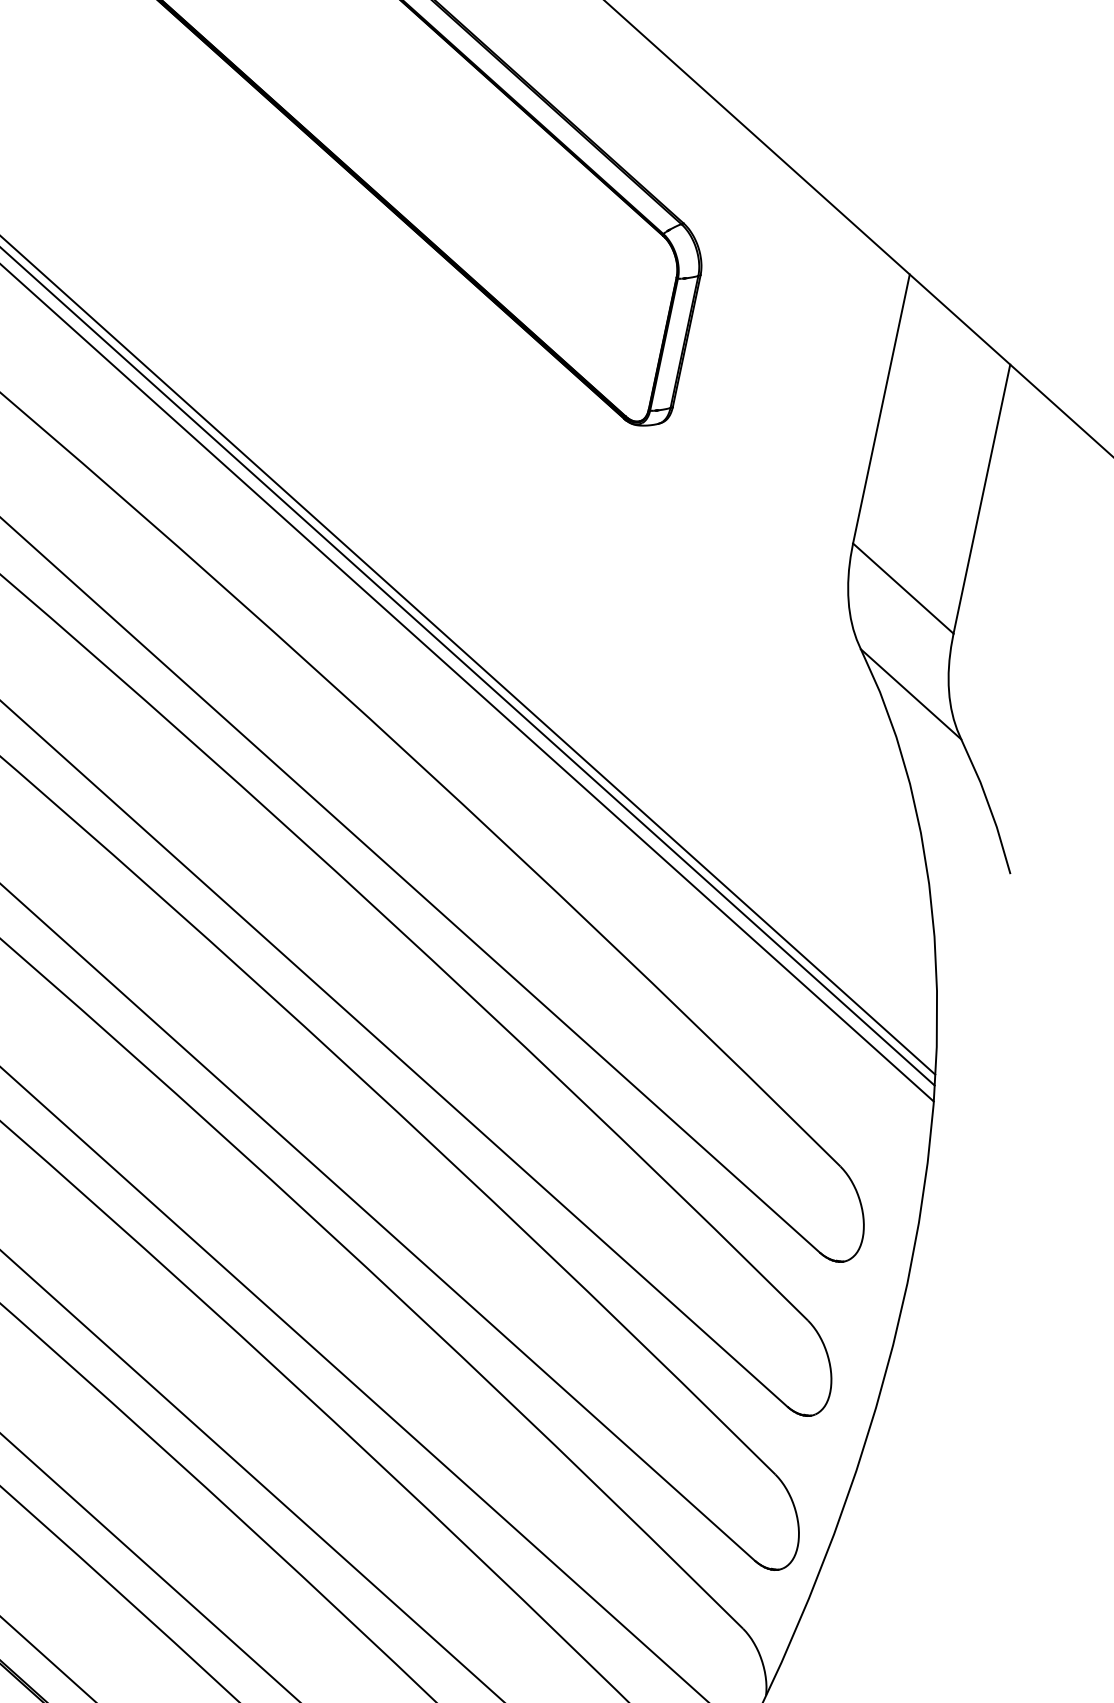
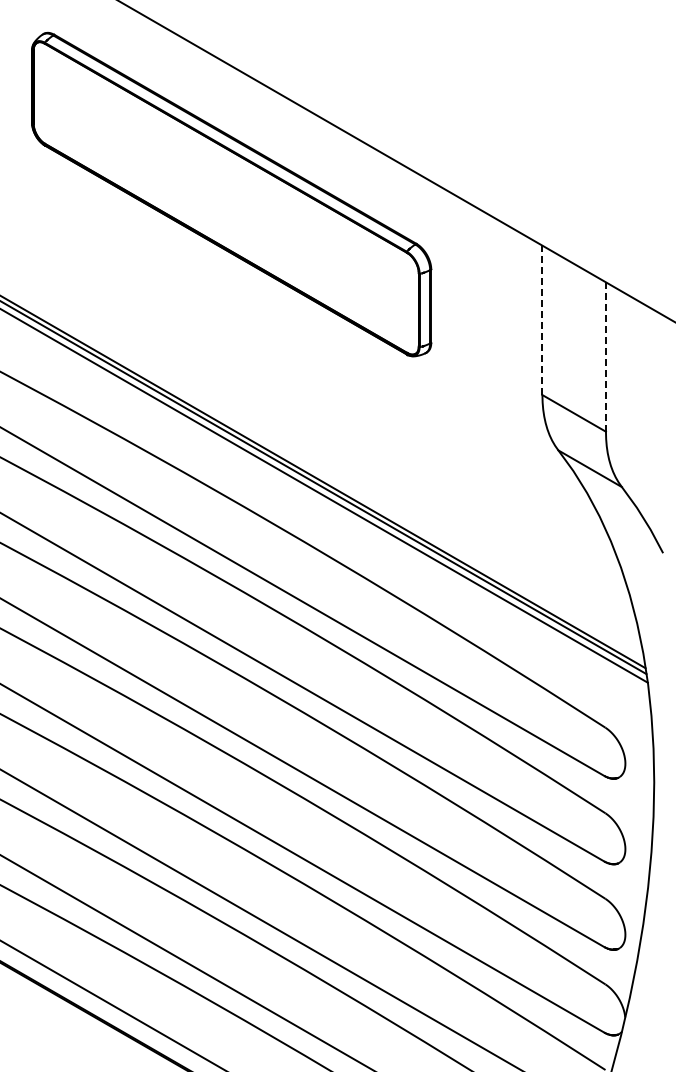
line: (881, 409) -> (542, 320), solid -> dashed
line: (980, 499) -> (605, 357), solid -> dashed

